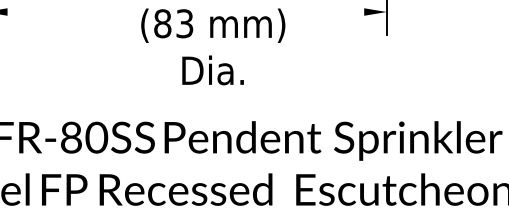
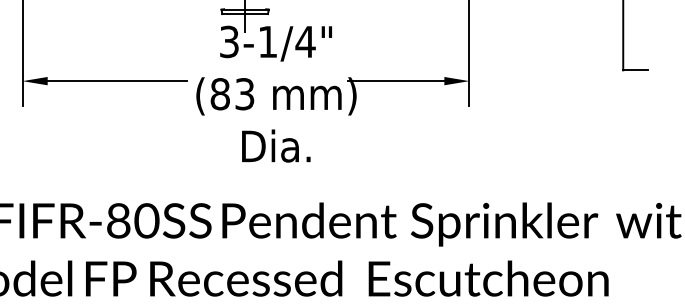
line: (69, 12) -> (116, 81), added
line: (321, 12) -> (396, 81), added

